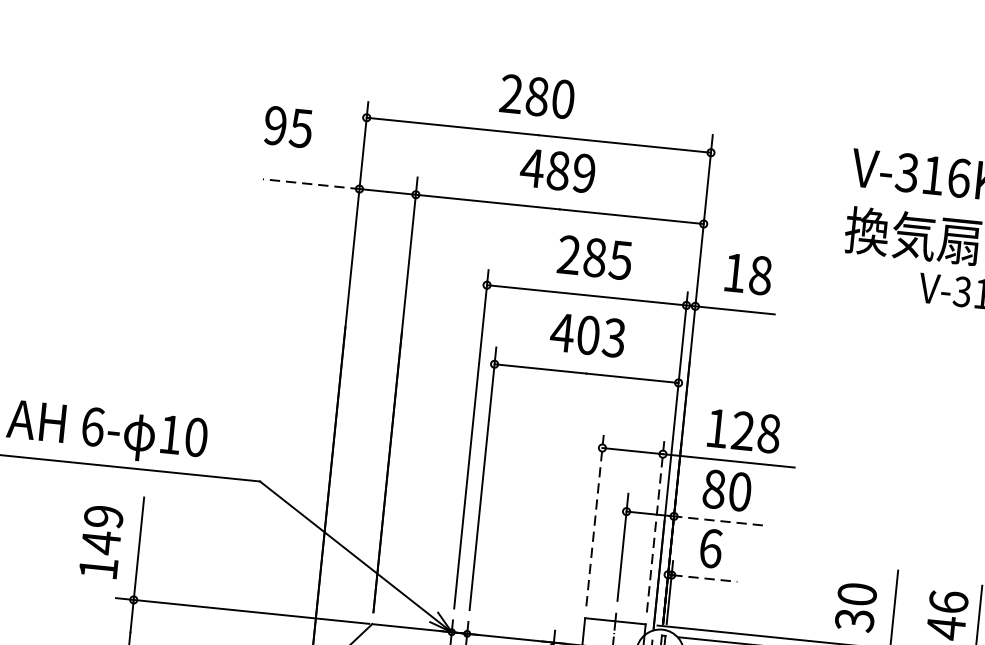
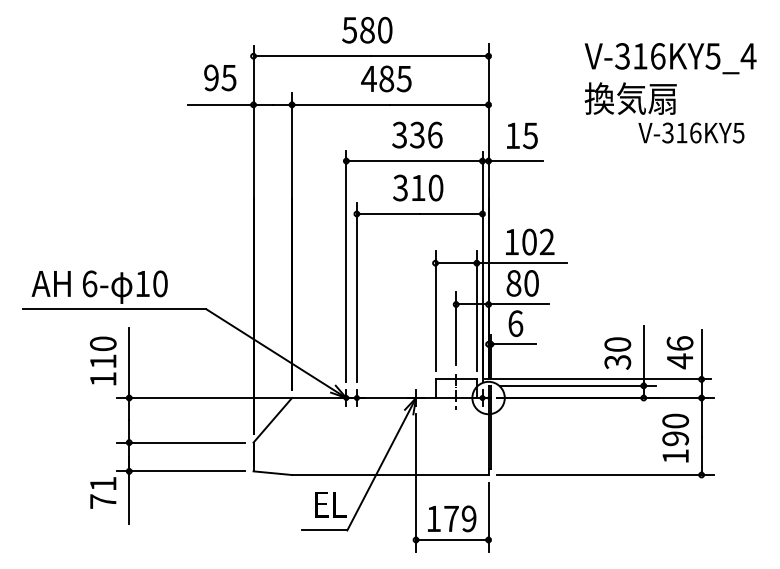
text: (511, 92) -> (349, 29), 280 -> 580
text: (288, 126) -> (220, 77), moved
text: (583, 172) -> (403, 78), 489 -> 485
line: (311, 183) -> (220, 104), dashed -> solid
text: (595, 256) -> (417, 134), 285 -> 336
text: (760, 275) -> (530, 135), 18 -> 15
text: (587, 334) -> (417, 187), 403 -> 310
text: (756, 431) -> (538, 241), 128 -> 102
line: (595, 517) -> (435, 310), dashed -> solid
line: (717, 520) -> (518, 304), dashed -> solid
line: (655, 523) -> (476, 310), dashed -> solid
text: (102, 529) -> (103, 352), 149 -> 110
line: (706, 578) -> (514, 344), dashed -> solid

